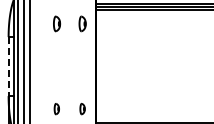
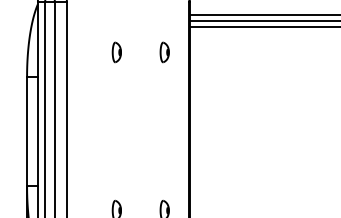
part: (56, 24) -> (116, 53), size x0.71
part: (82, 24) -> (164, 53), size x0.71
line: (8, 67) -> (26, 133), dashed -> solid

